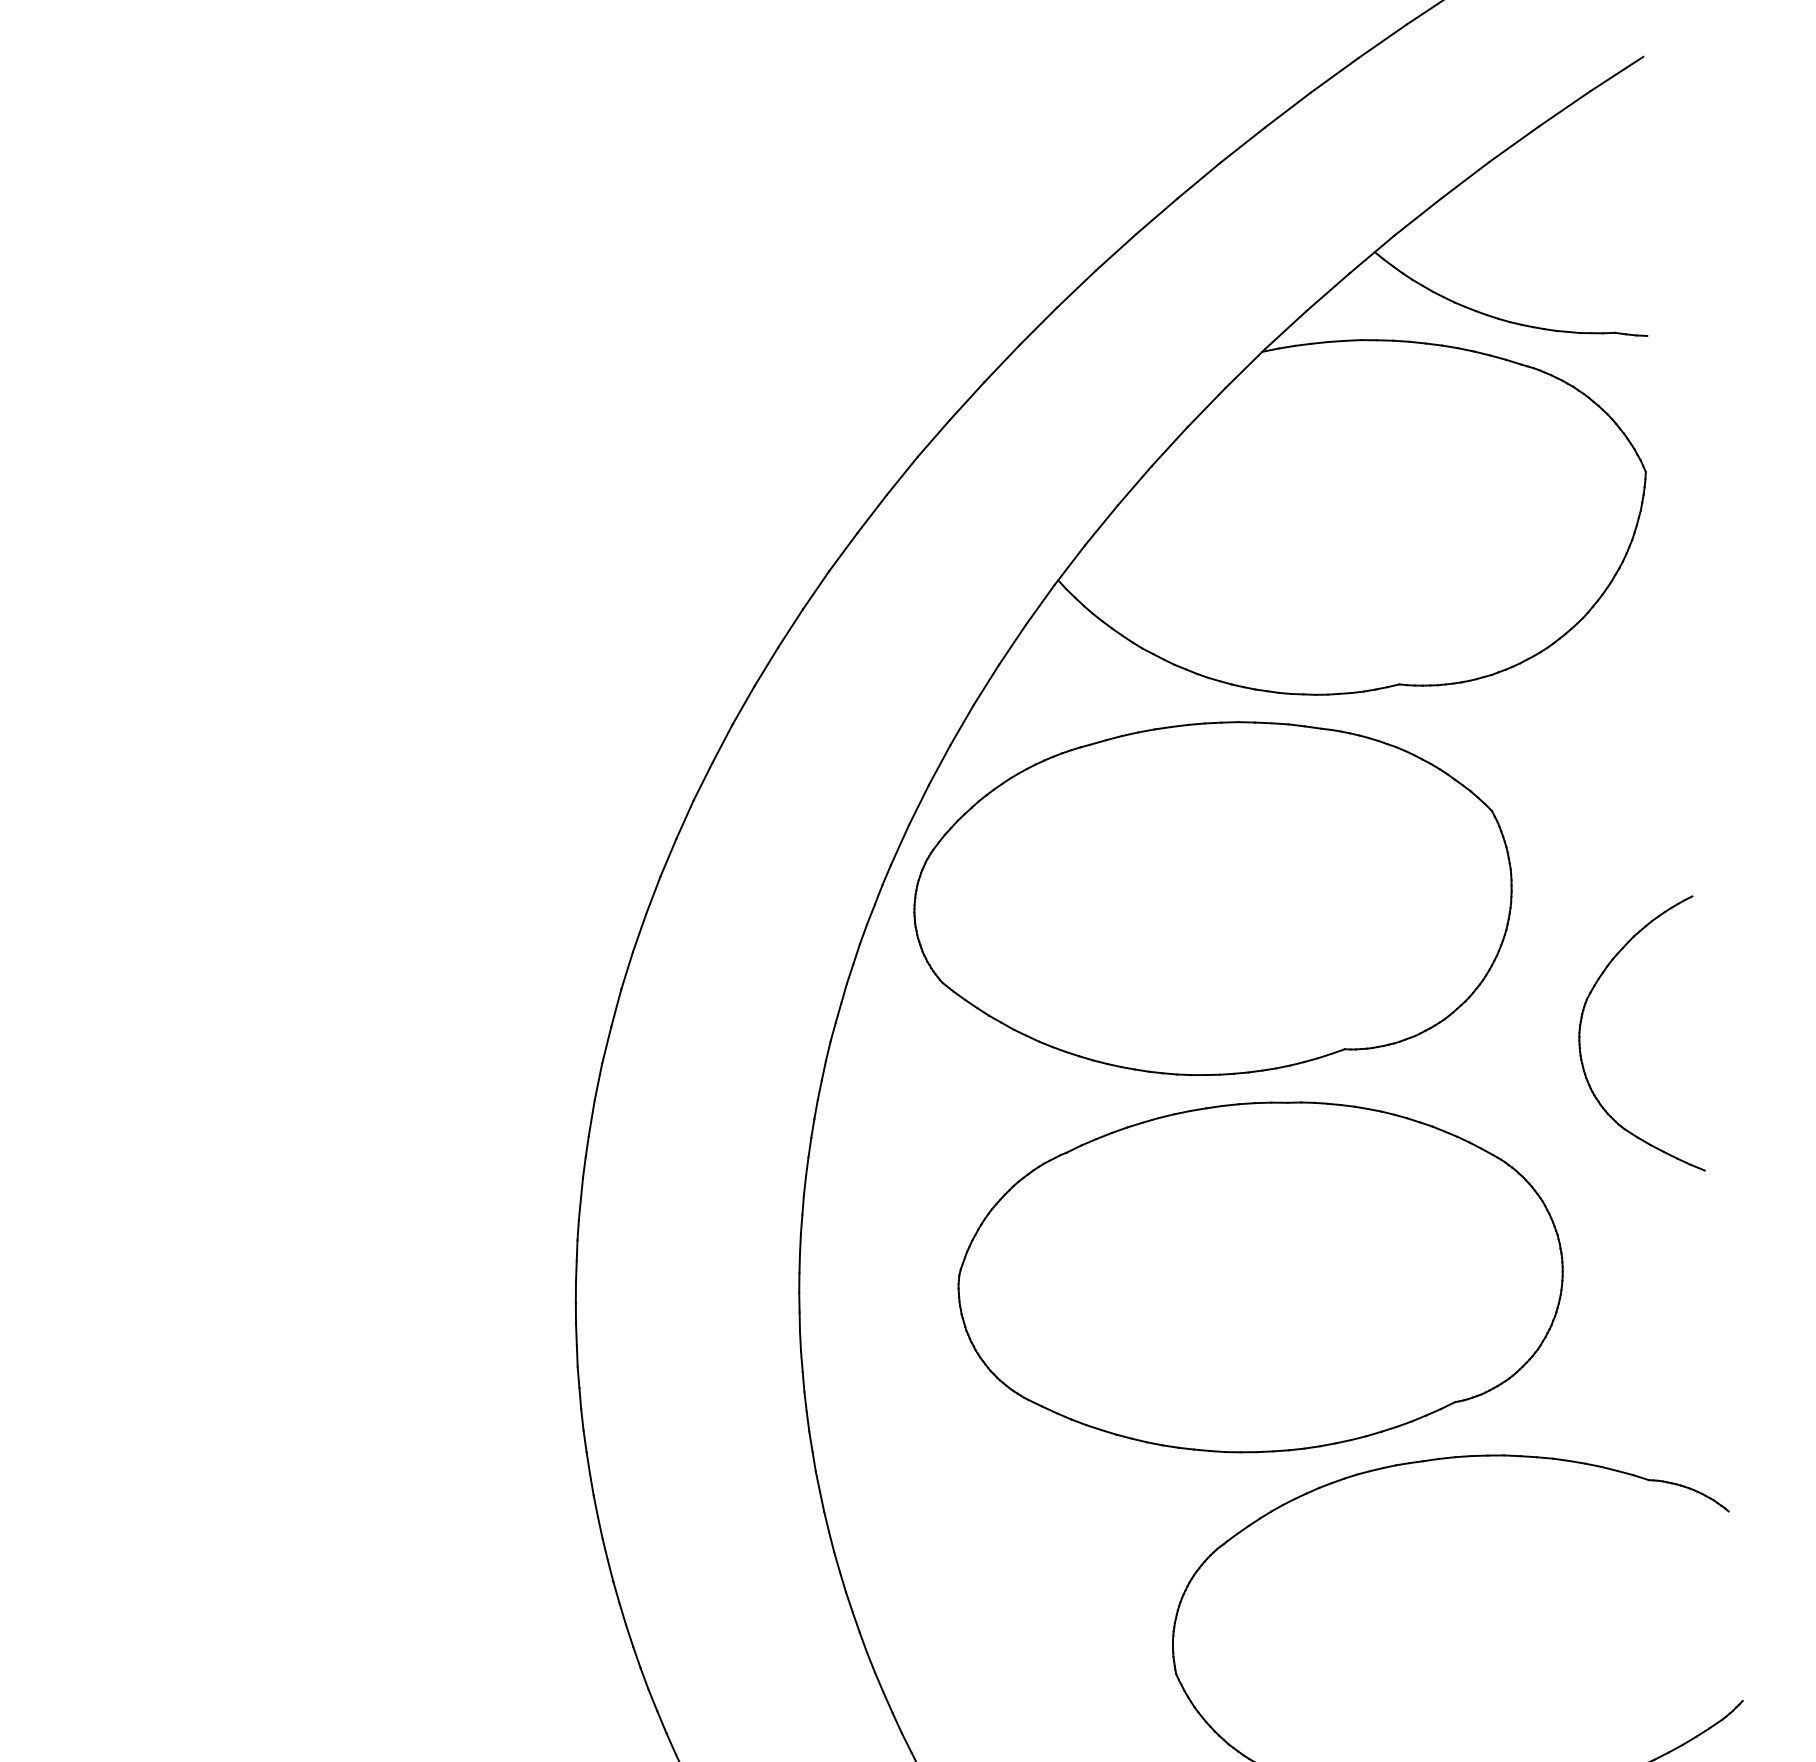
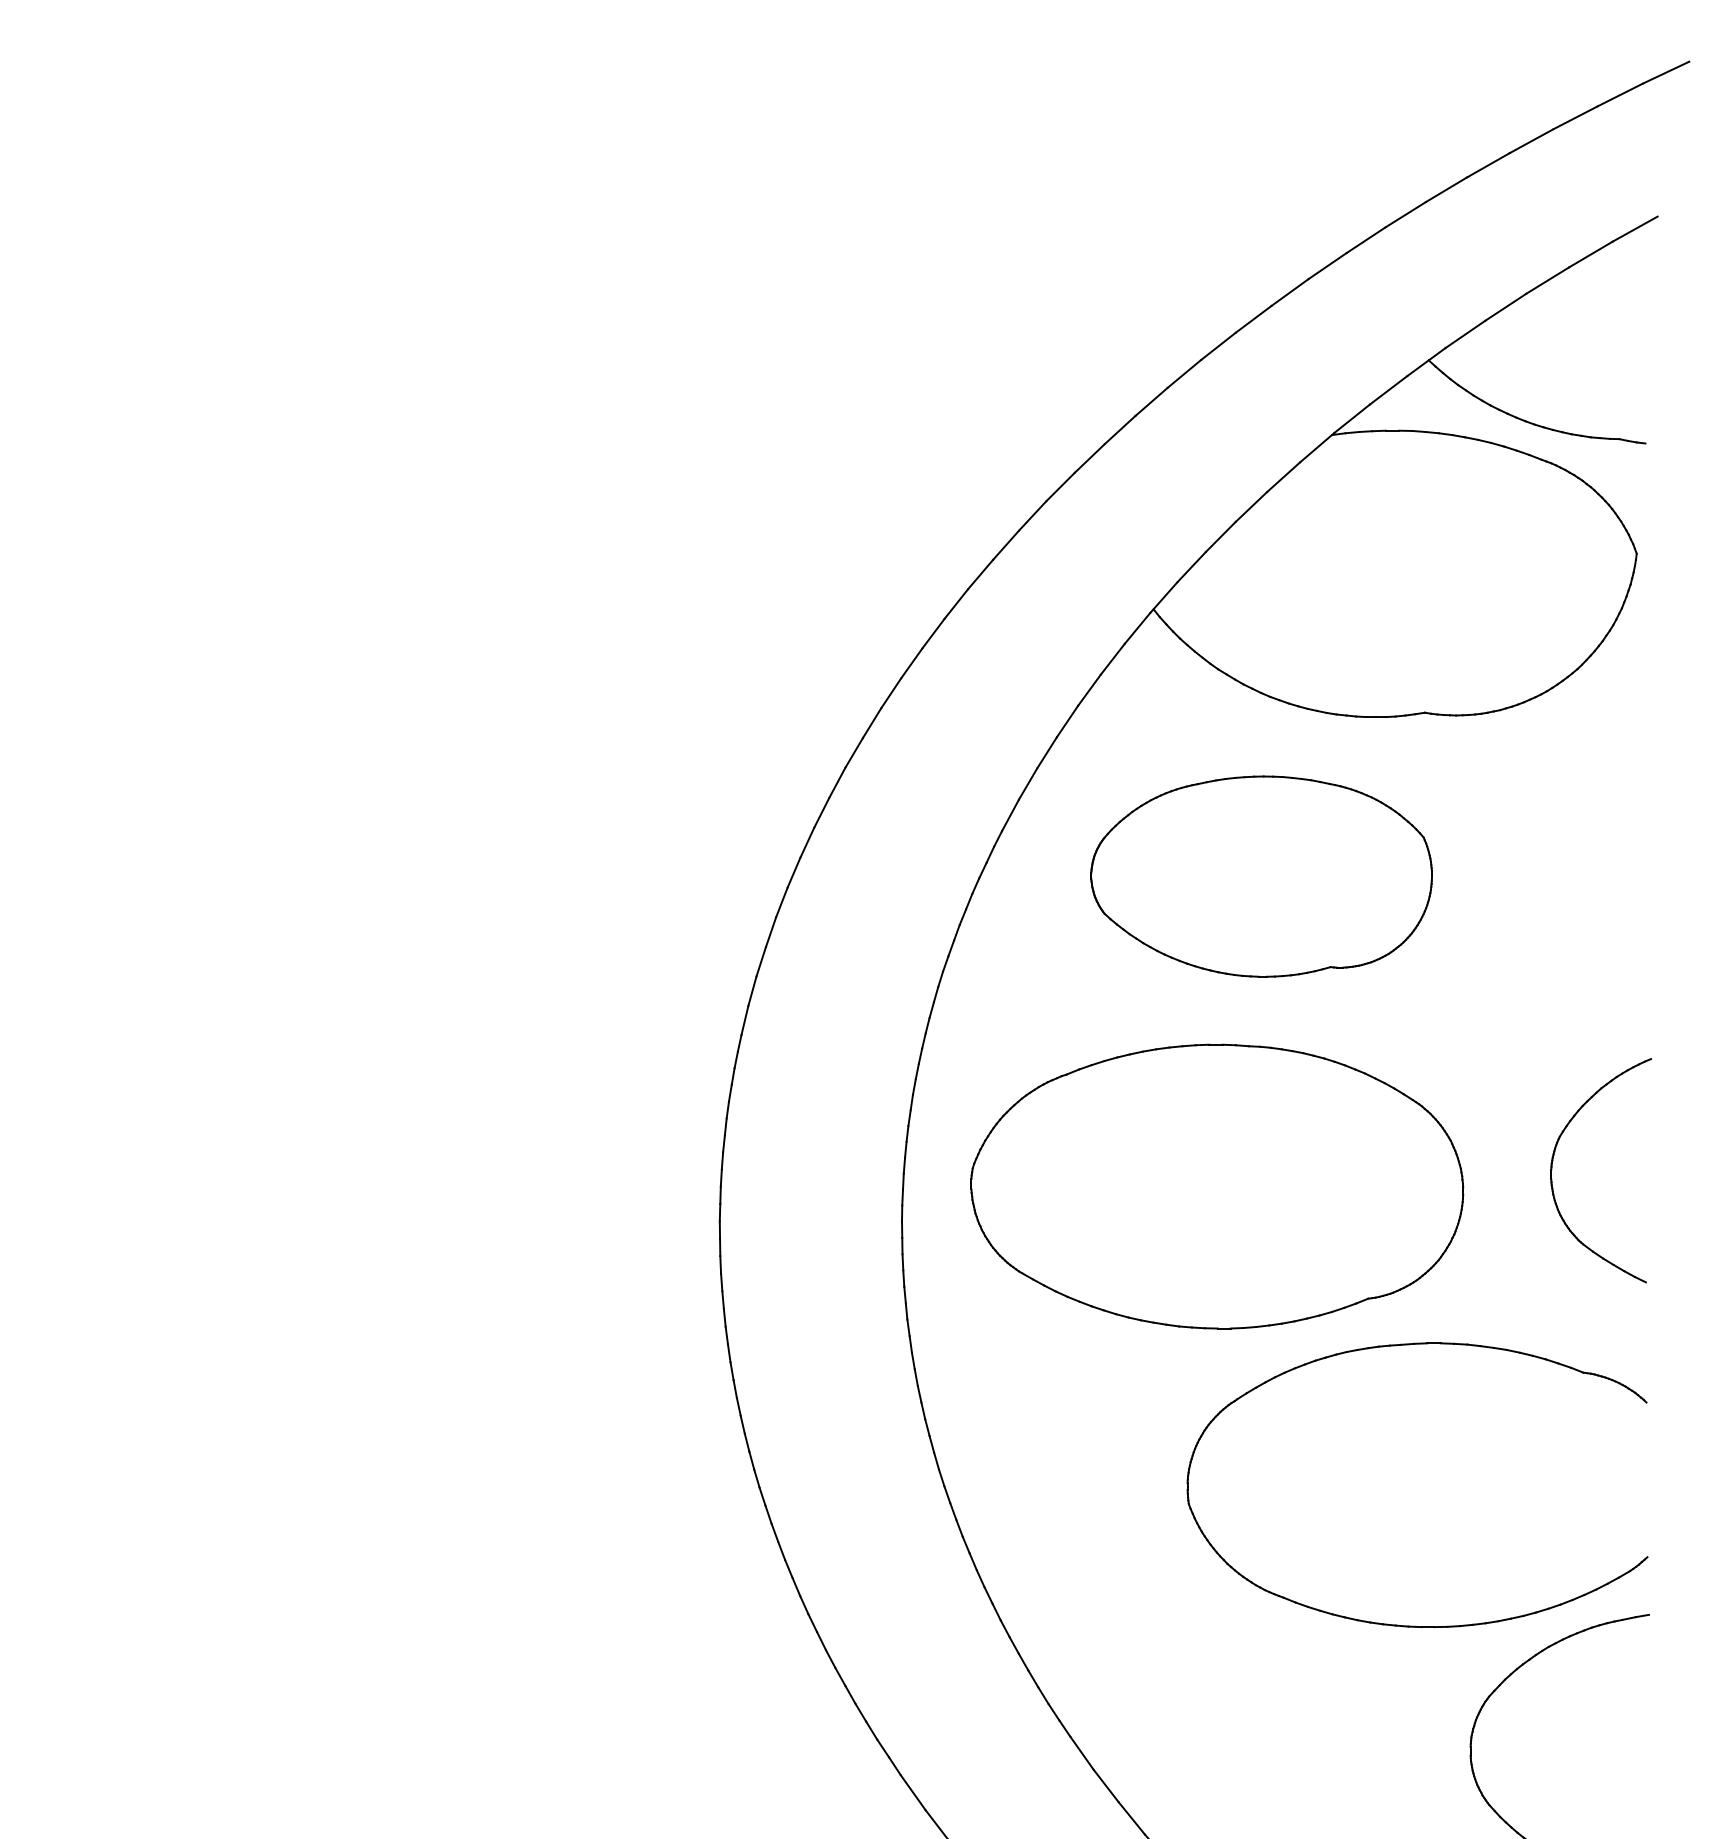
part: (1212, 898) -> (1261, 876), size x0.7
part: (1581, 1030) -> (1553, 1161), moved
part: (1260, 1277) -> (1217, 1186), moved

